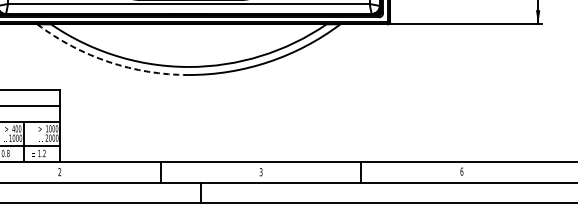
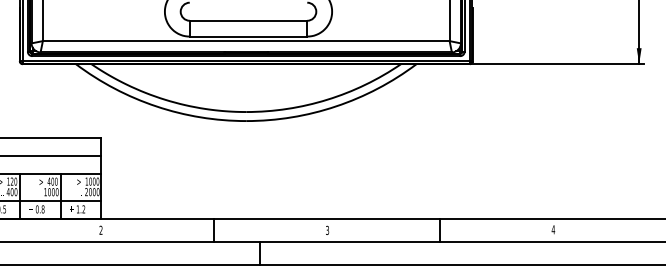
arc: (109, 62) -> (156, 106), dashed -> solid
text: (461, 171) -> (553, 229), 6 -> 4

